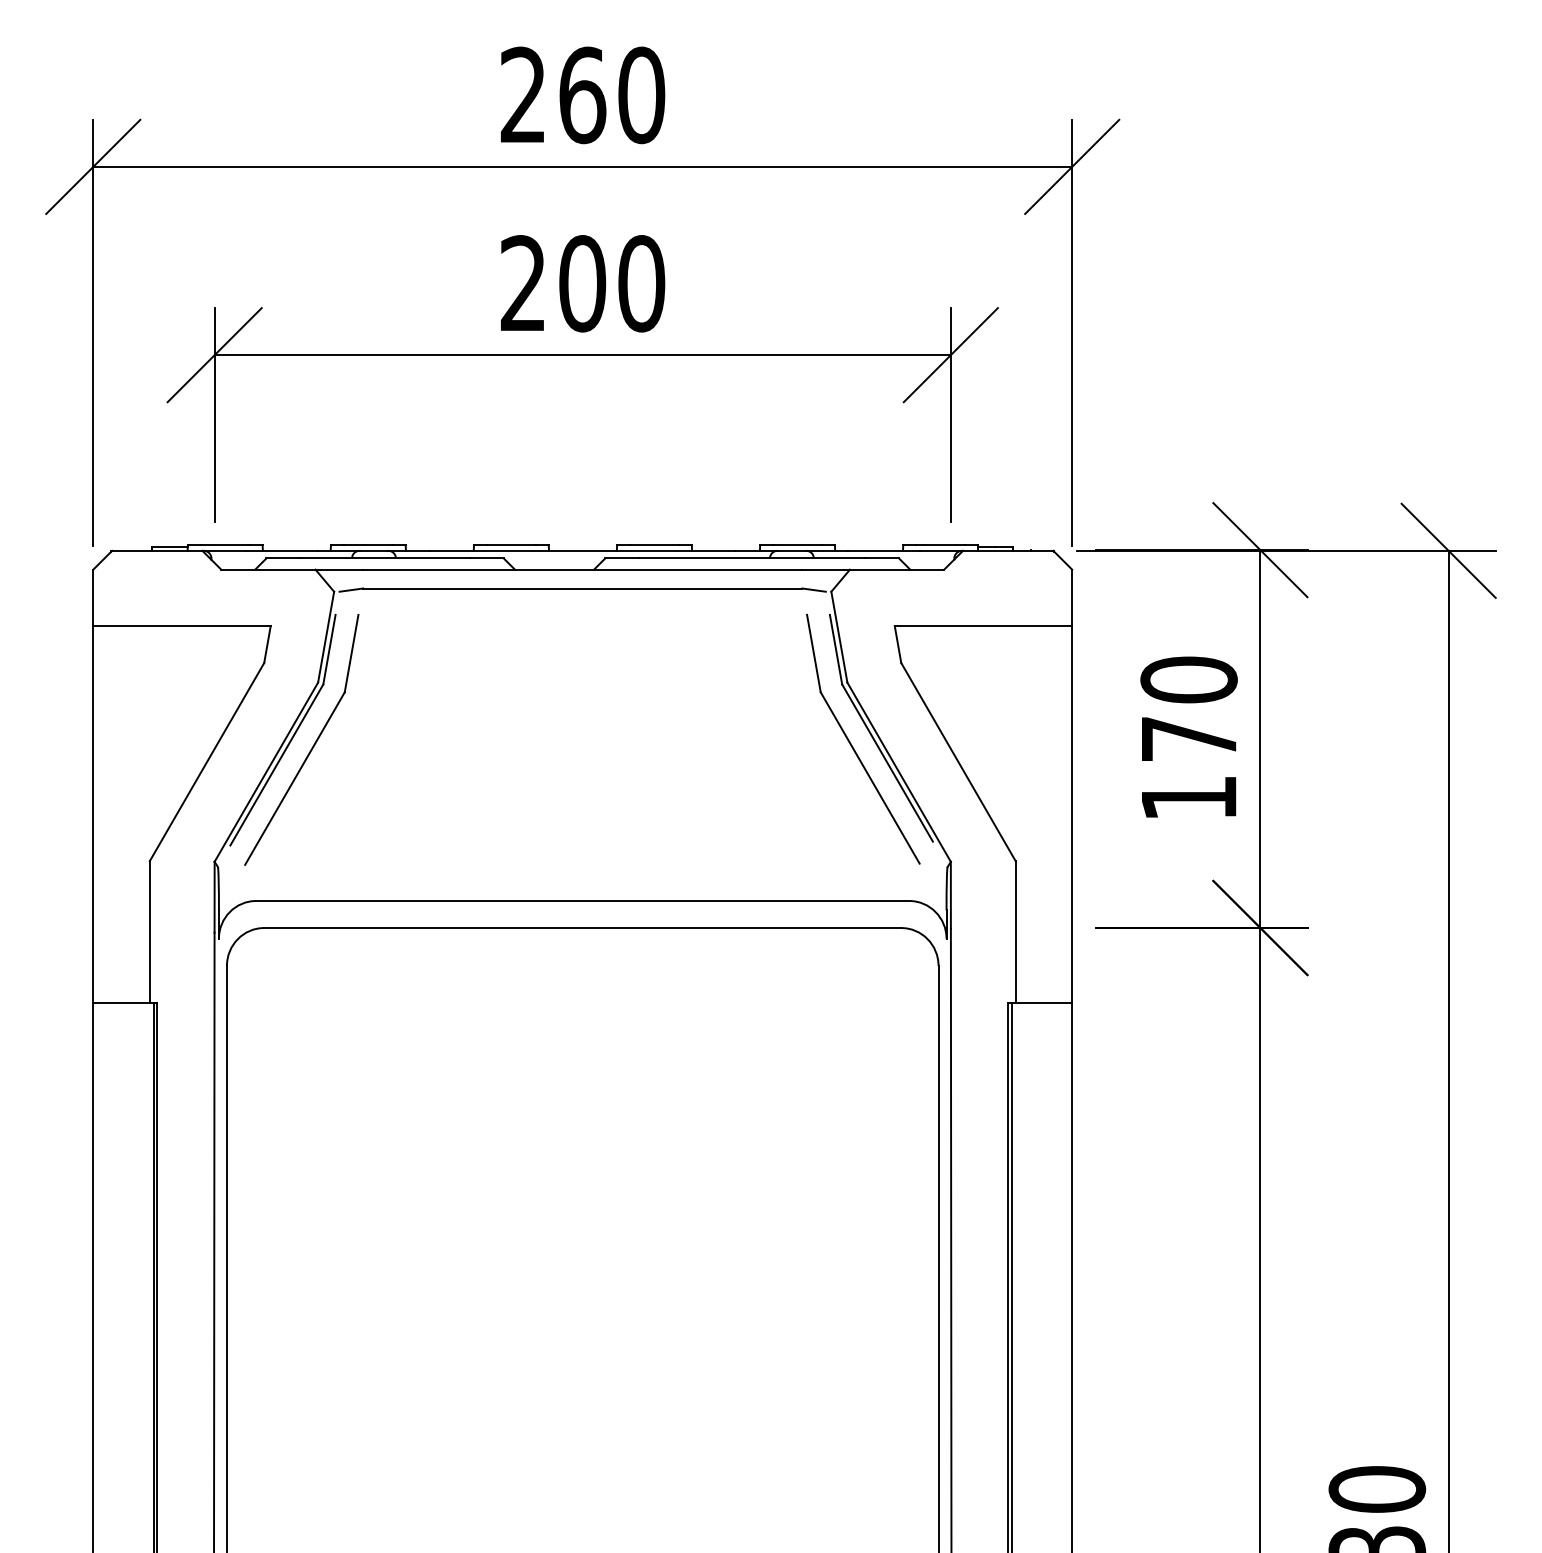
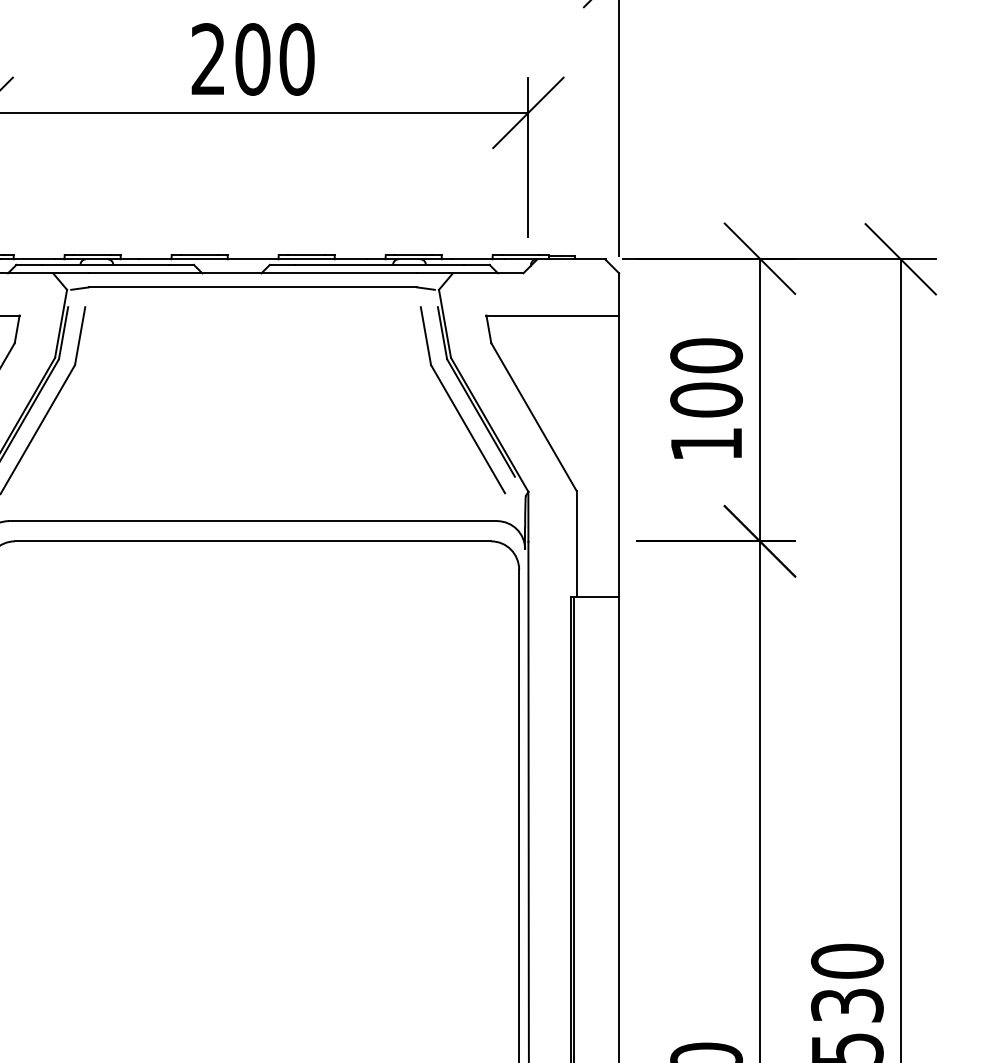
text: (1188, 738) -> (706, 399), 170 -> 100

